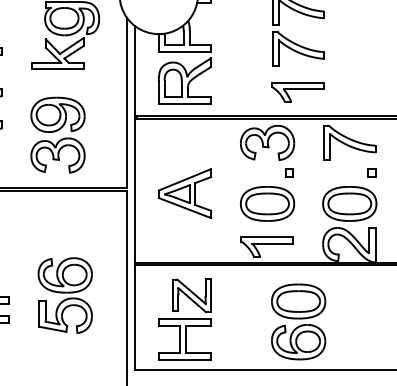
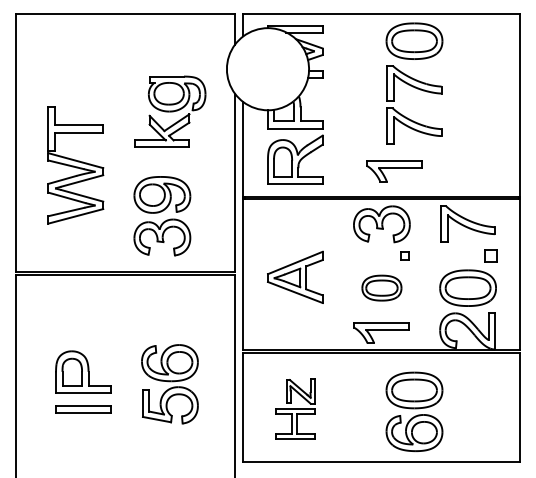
part: (298, 92) -> (394, 171), moved
part: (372, 172) -> (491, 255), size x1.6
part: (267, 203) -> (381, 287), size x0.7
part: (185, 318) -> (295, 408), size x0.7

